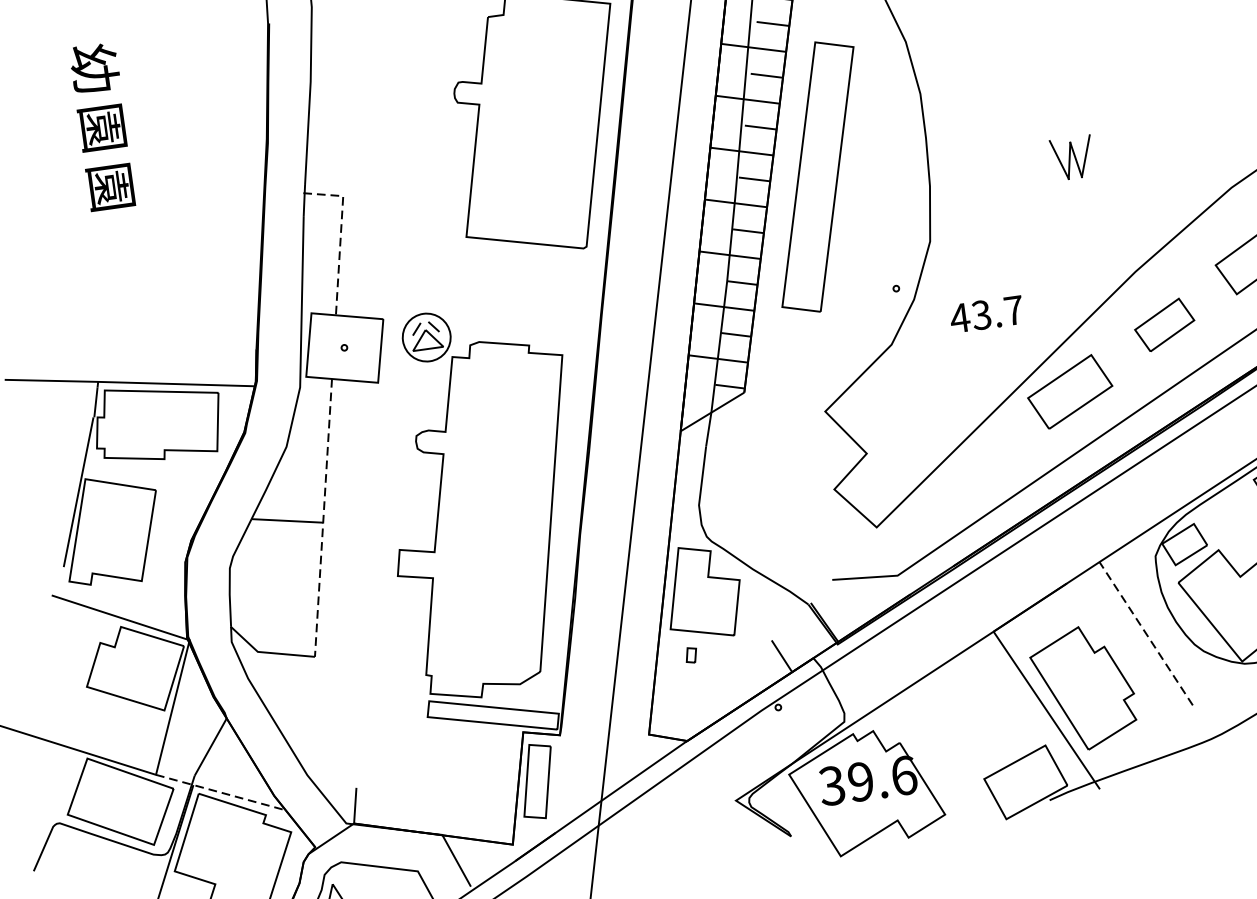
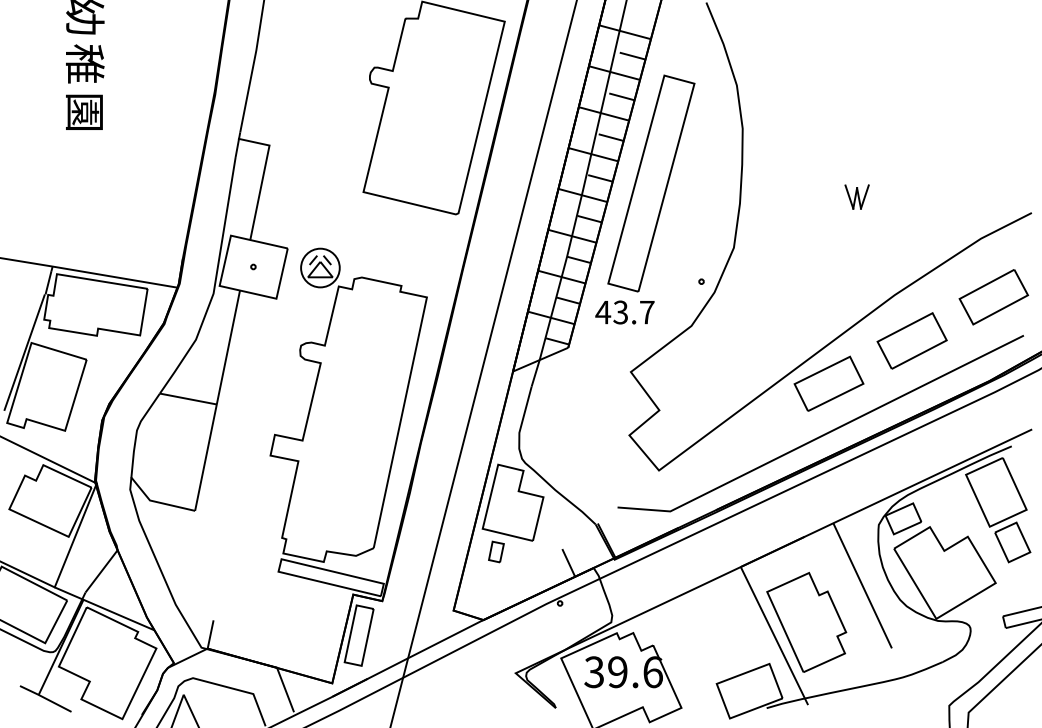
text: (103, 127) -> (85, 63), 園 -> 稚
part: (1071, 157) -> (856, 196), size x0.71
line: (340, 233) -> (263, 175), dashed -> solid
text: (986, 314) -> (624, 312), moved
part: (1163, 324) -> (911, 340), size x1.43
line: (323, 518) -> (217, 401), dashed -> solid
line: (1145, 633) -> (862, 585), dashed -> solid
part: (691, 654) -> (496, 551), size x1.67
line: (219, 792) -> (103, 608), dashed -> solid

